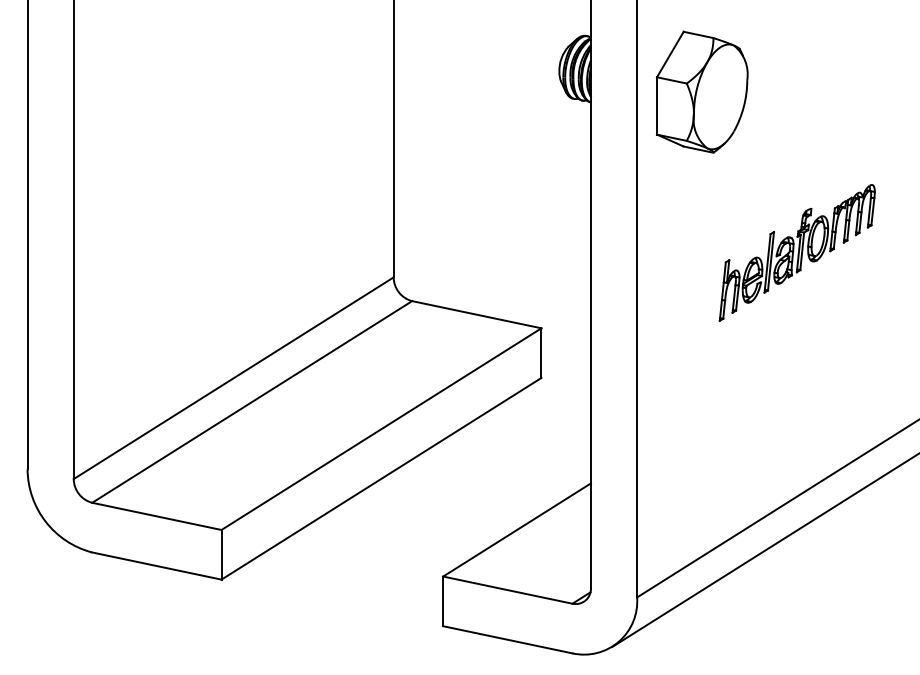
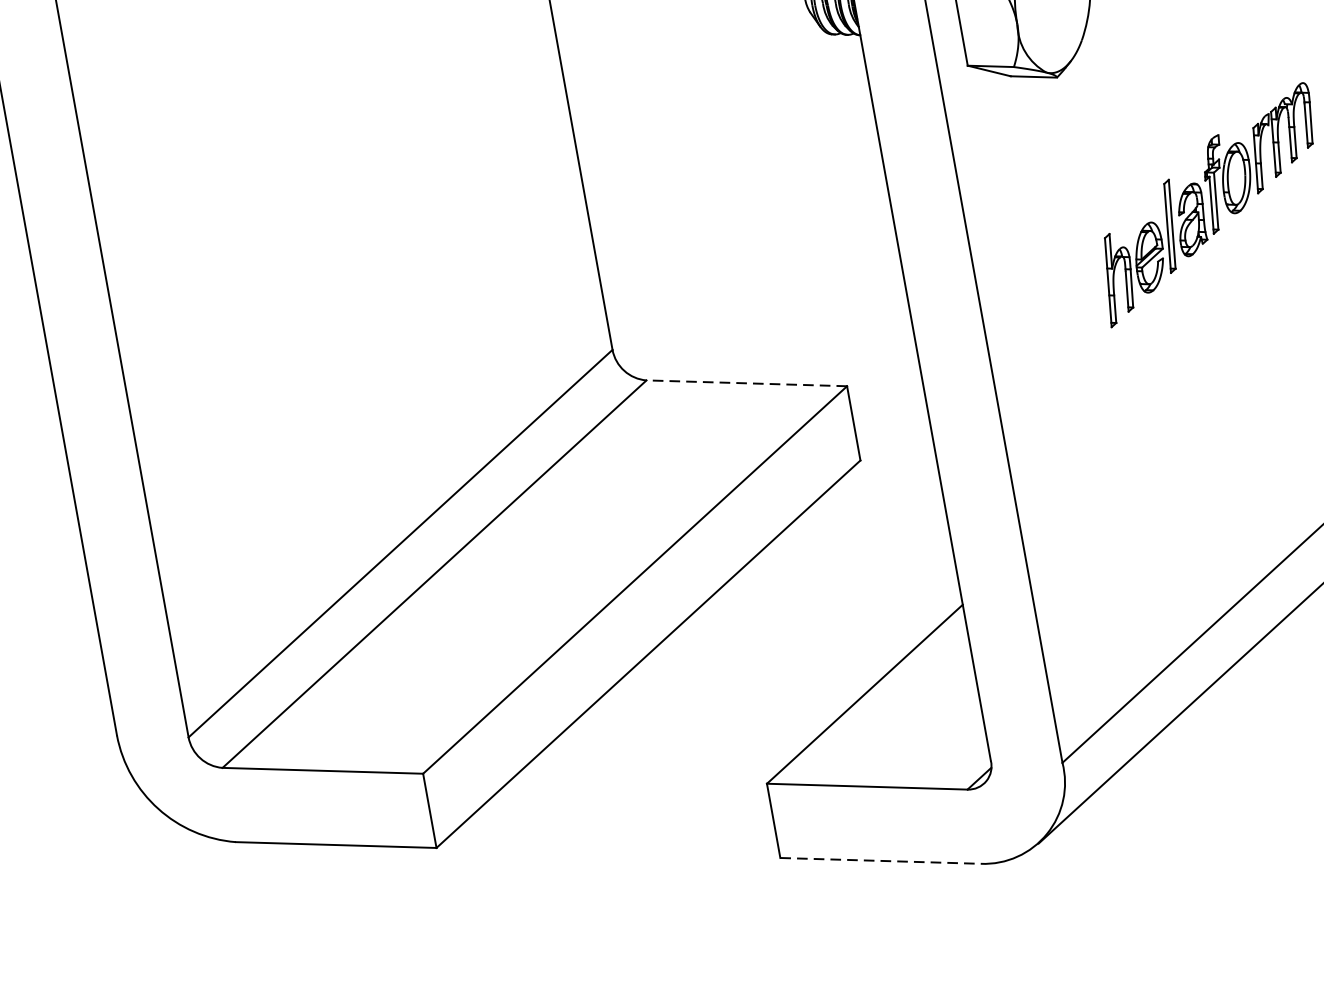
line: (476, 314) -> (746, 383), solid -> dashed
line: (508, 639) -> (881, 860), solid -> dashed

